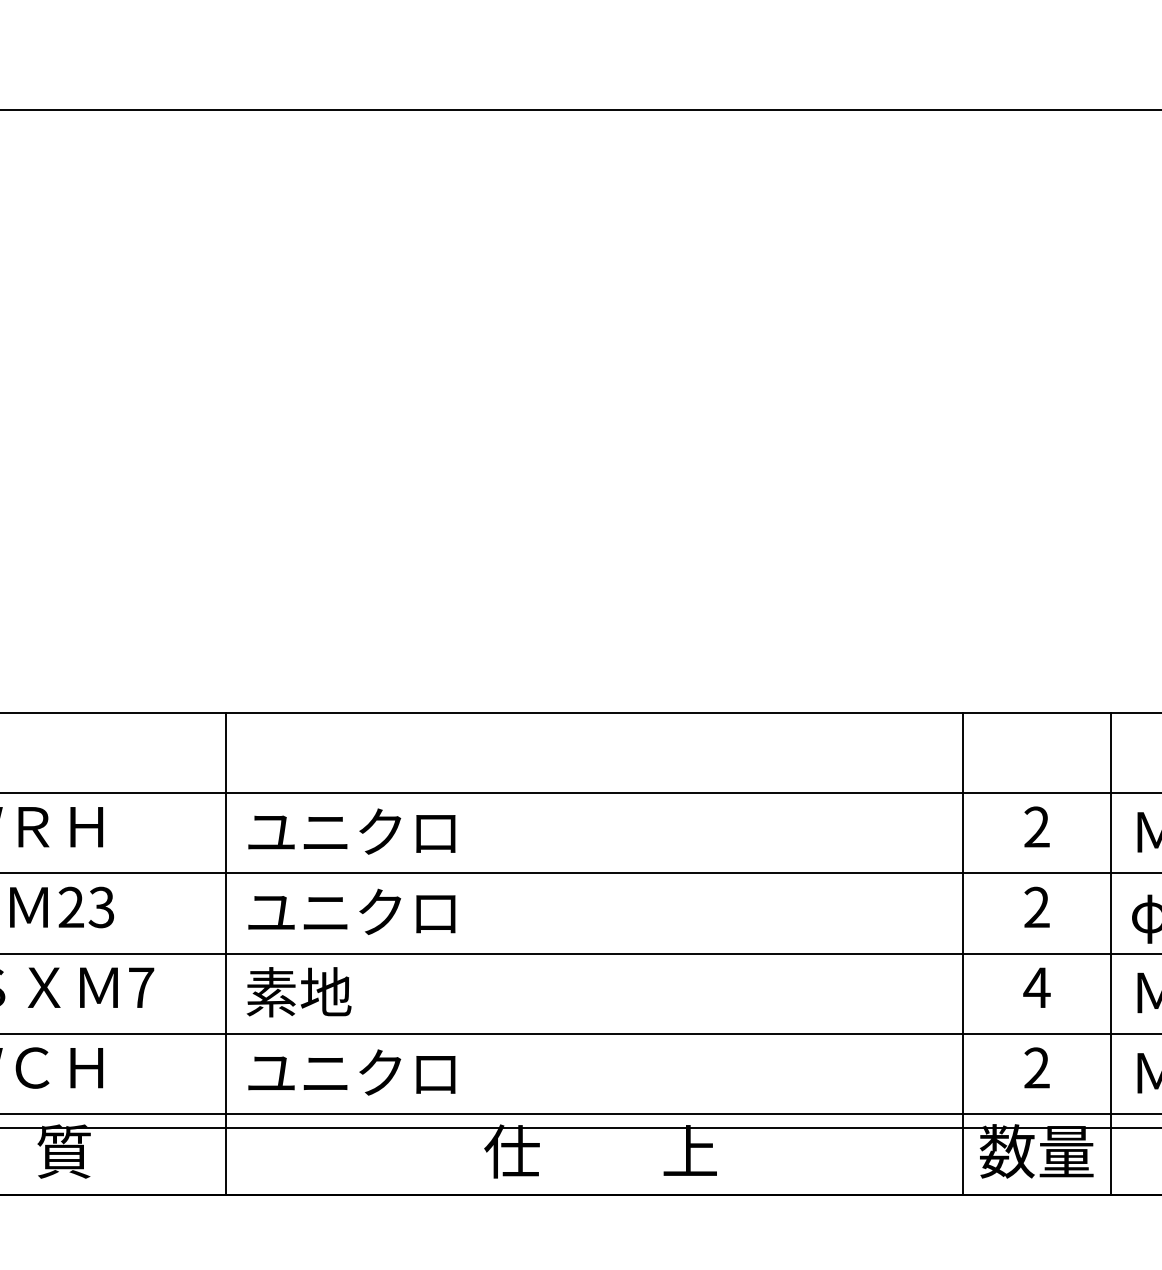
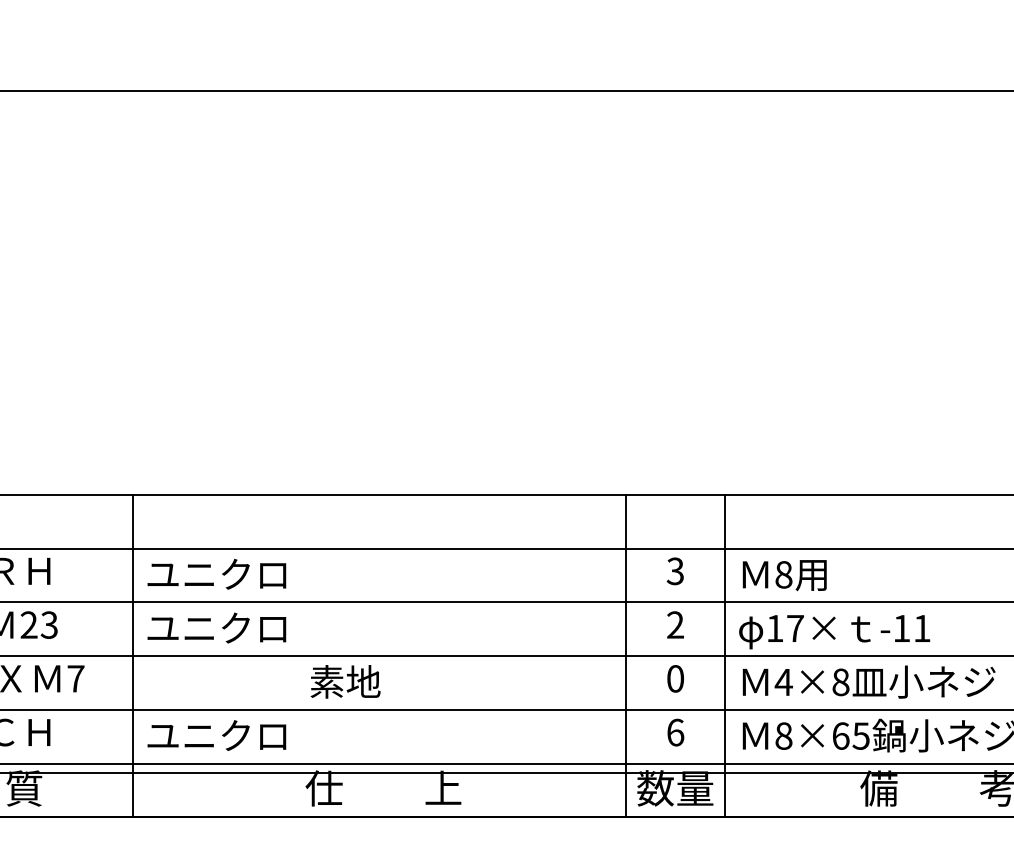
text: (1035, 827) -> (674, 571), 2 -> 3
text: (1036, 987) -> (675, 678), 4 -> 0
text: (298, 991) -> (345, 681), moved
text: (1036, 1067) -> (675, 732), 2 -> 6

